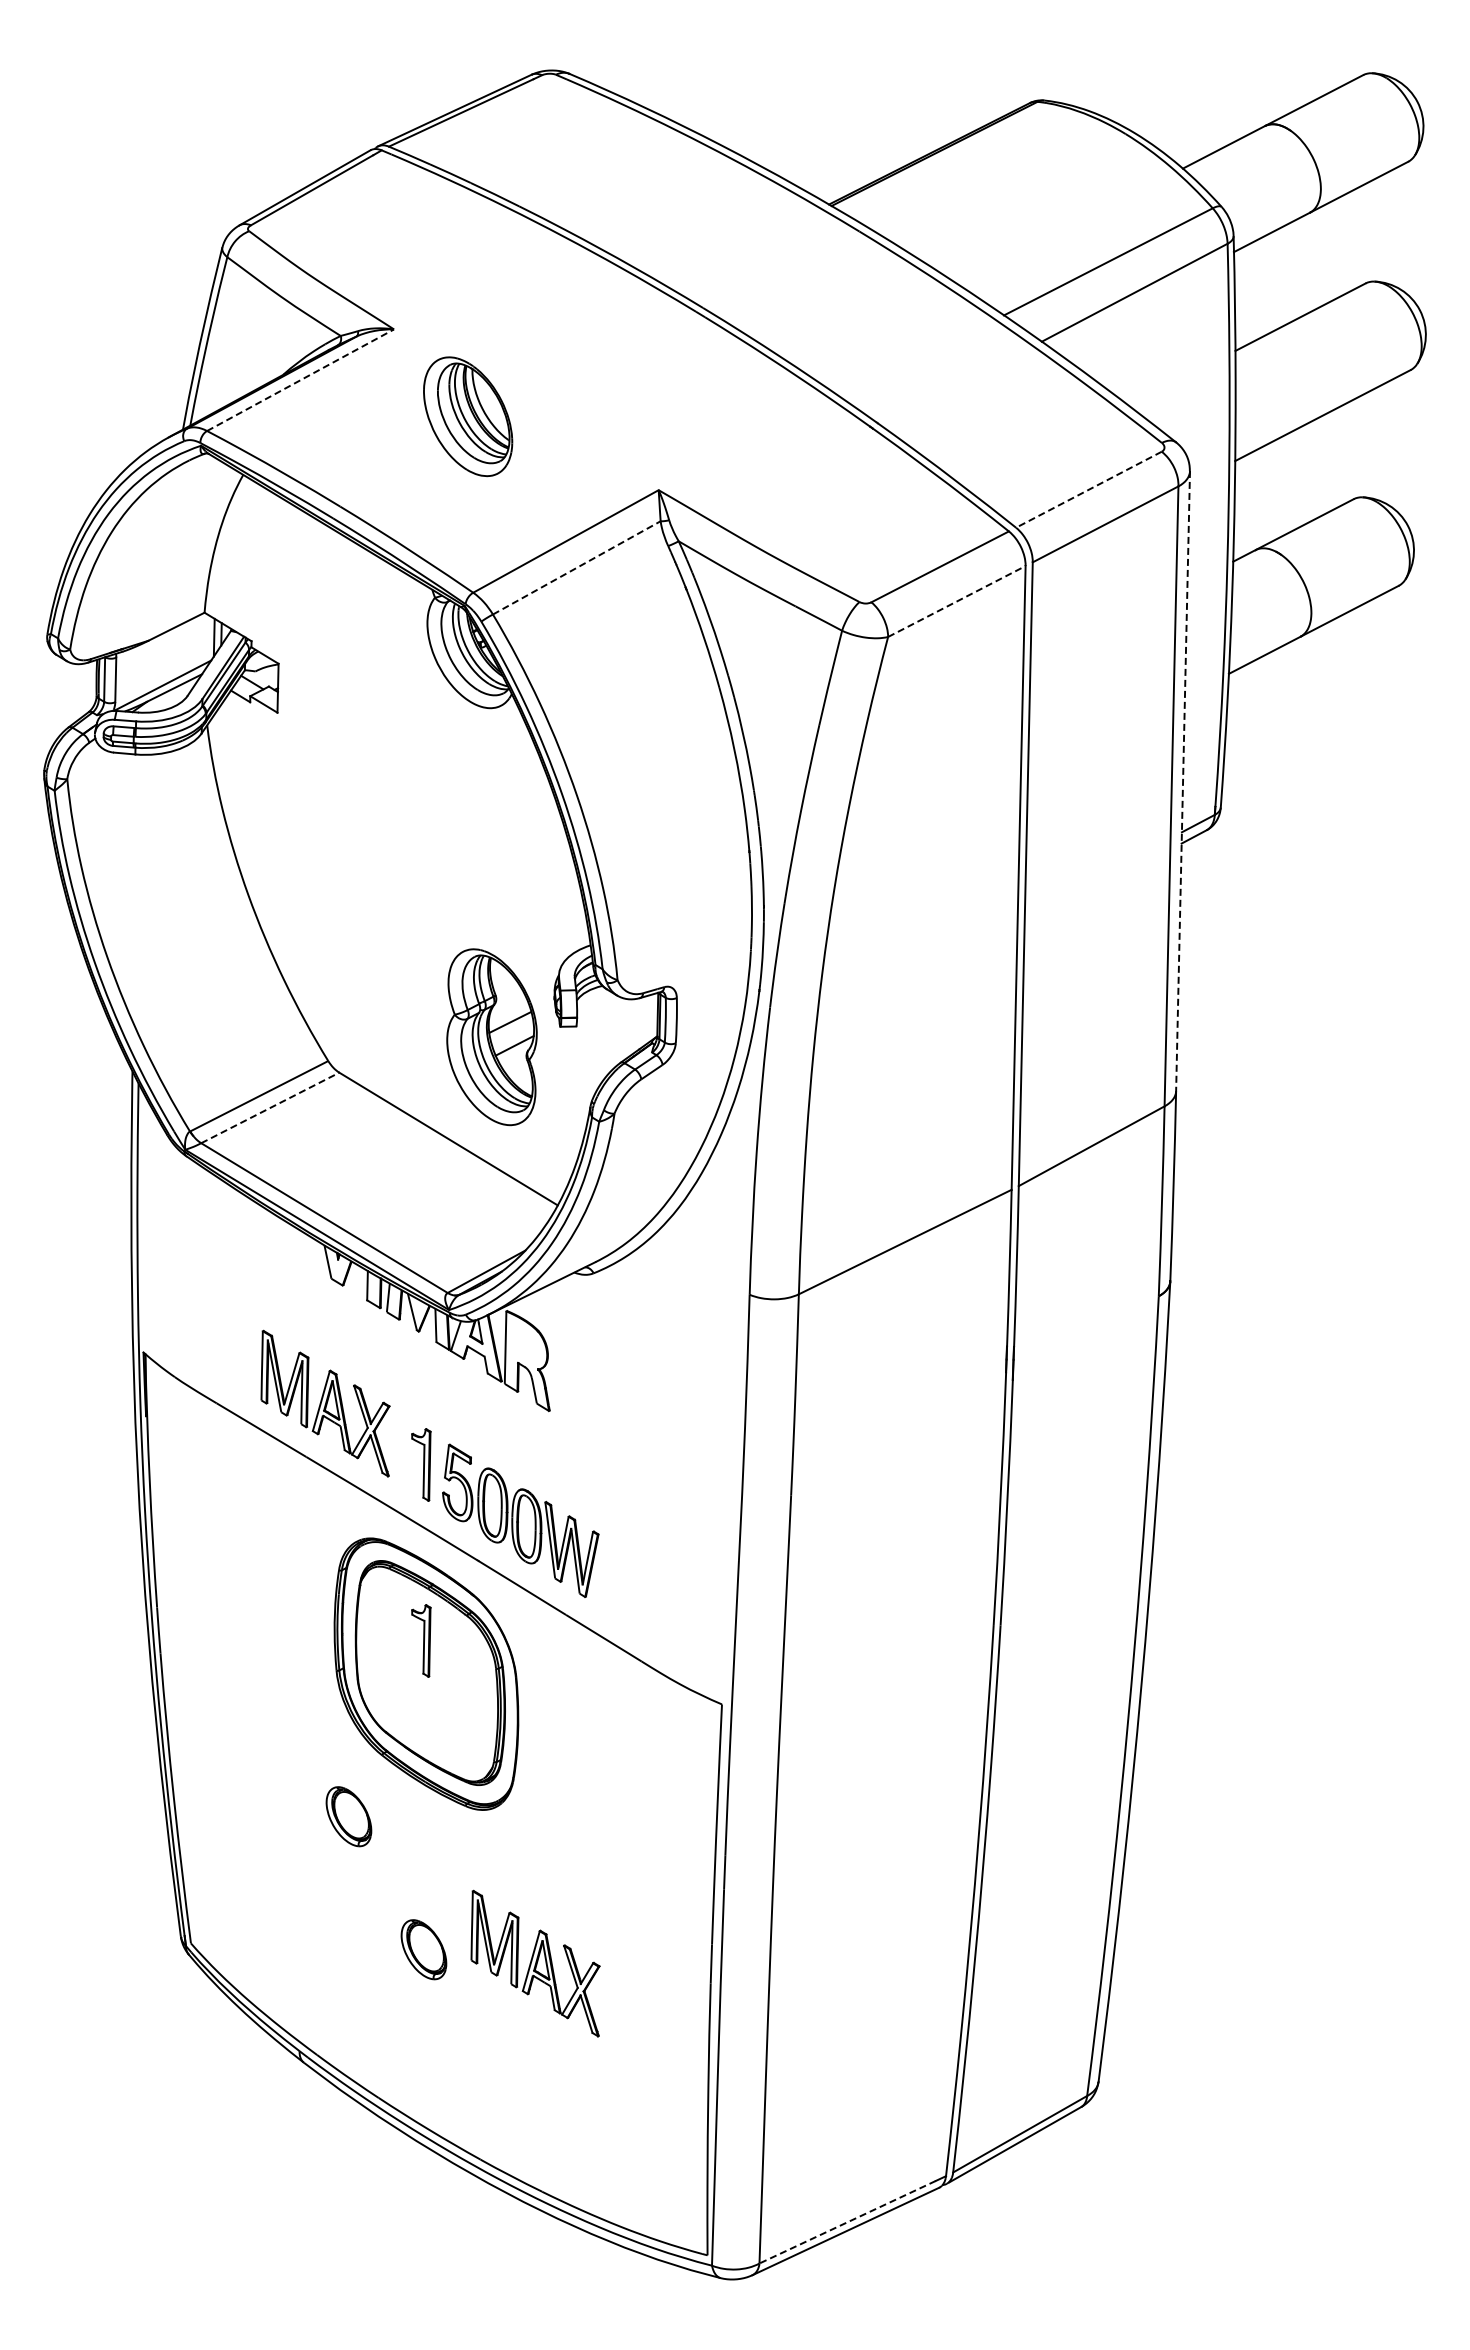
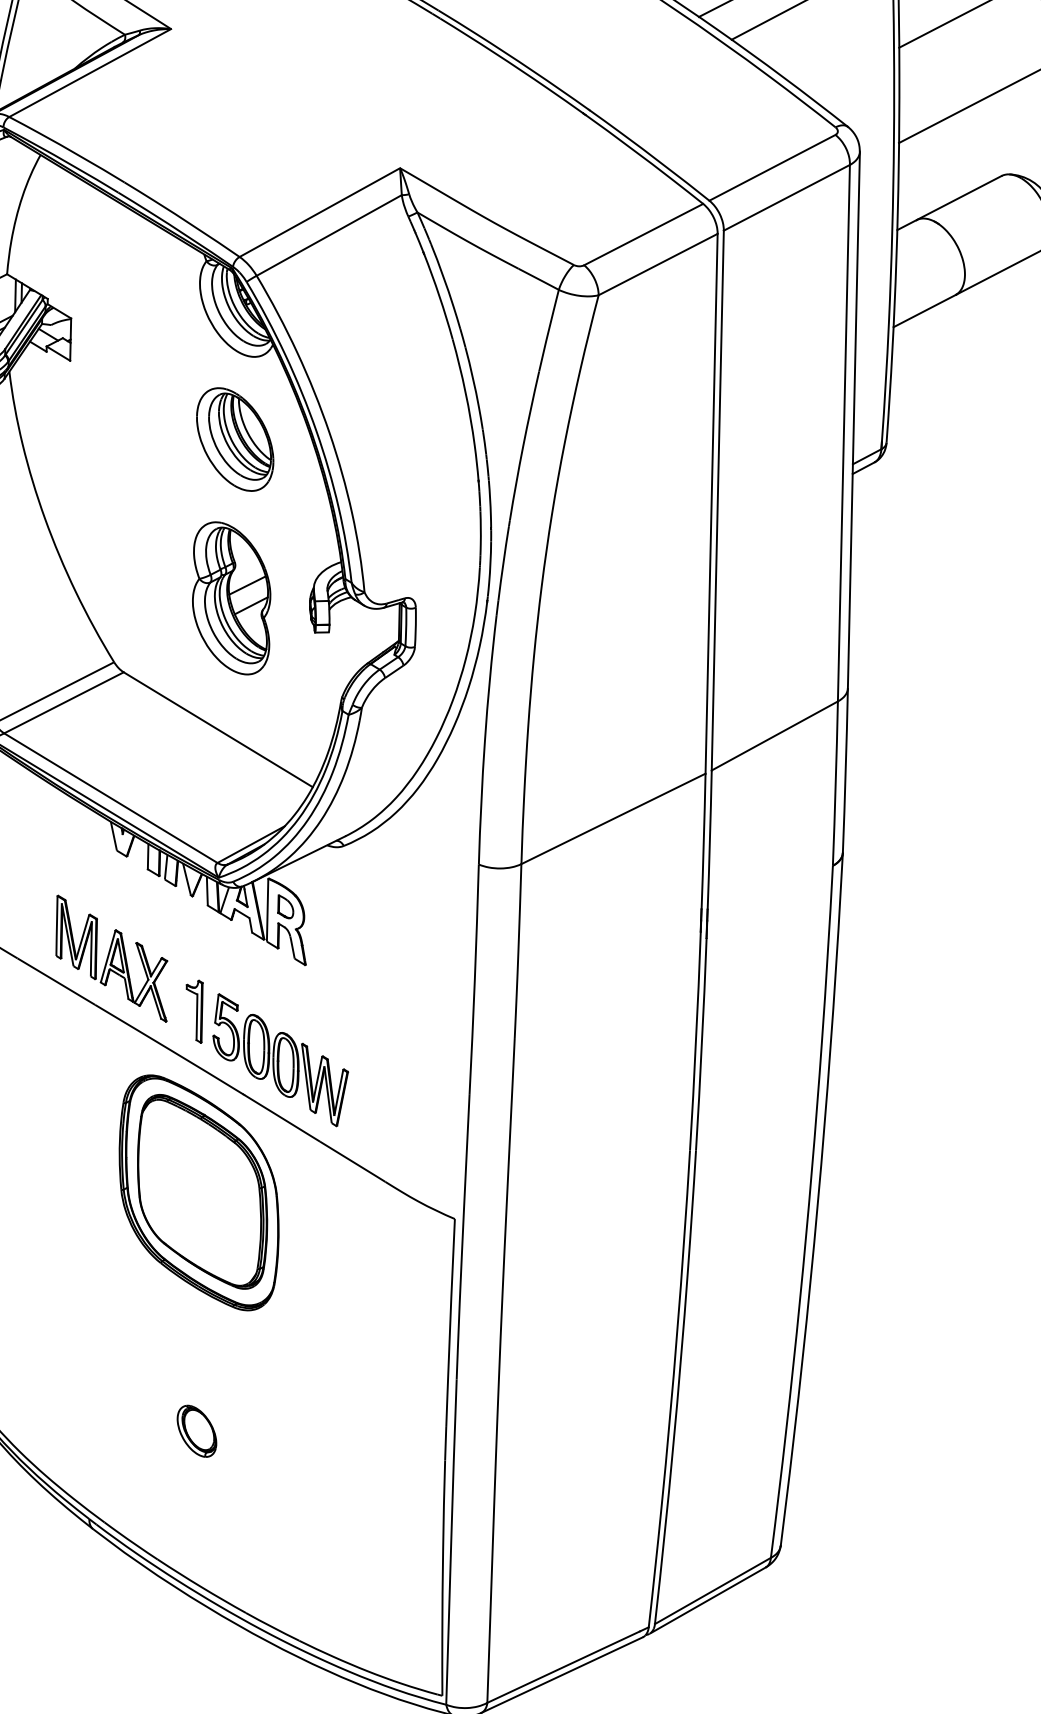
line: (301, 379) -> (91, 72), dashed -> solid
part: (468, 416) -> (235, 439), moved
line: (1088, 489) -> (772, 167), dashed -> solid
line: (576, 567) -> (328, 235), dashed -> solid
line: (957, 601) -> (658, 264), dashed -> solid
line: (1183, 781) -> (854, 420), dashed -> solid
part: (491, 1037) -> (231, 598), moved
line: (270, 1107) -> (64, 702), dashed -> solid
part: (526, 1343) -> (285, 906), added
part: (421, 1640) -> (194, 1163), removed
part: (348, 1816) -> (131, 1316), removed
part: (535, 1963) -> (293, 1443), removed
line: (847, 2222) -> (563, 1667), dashed -> solid

